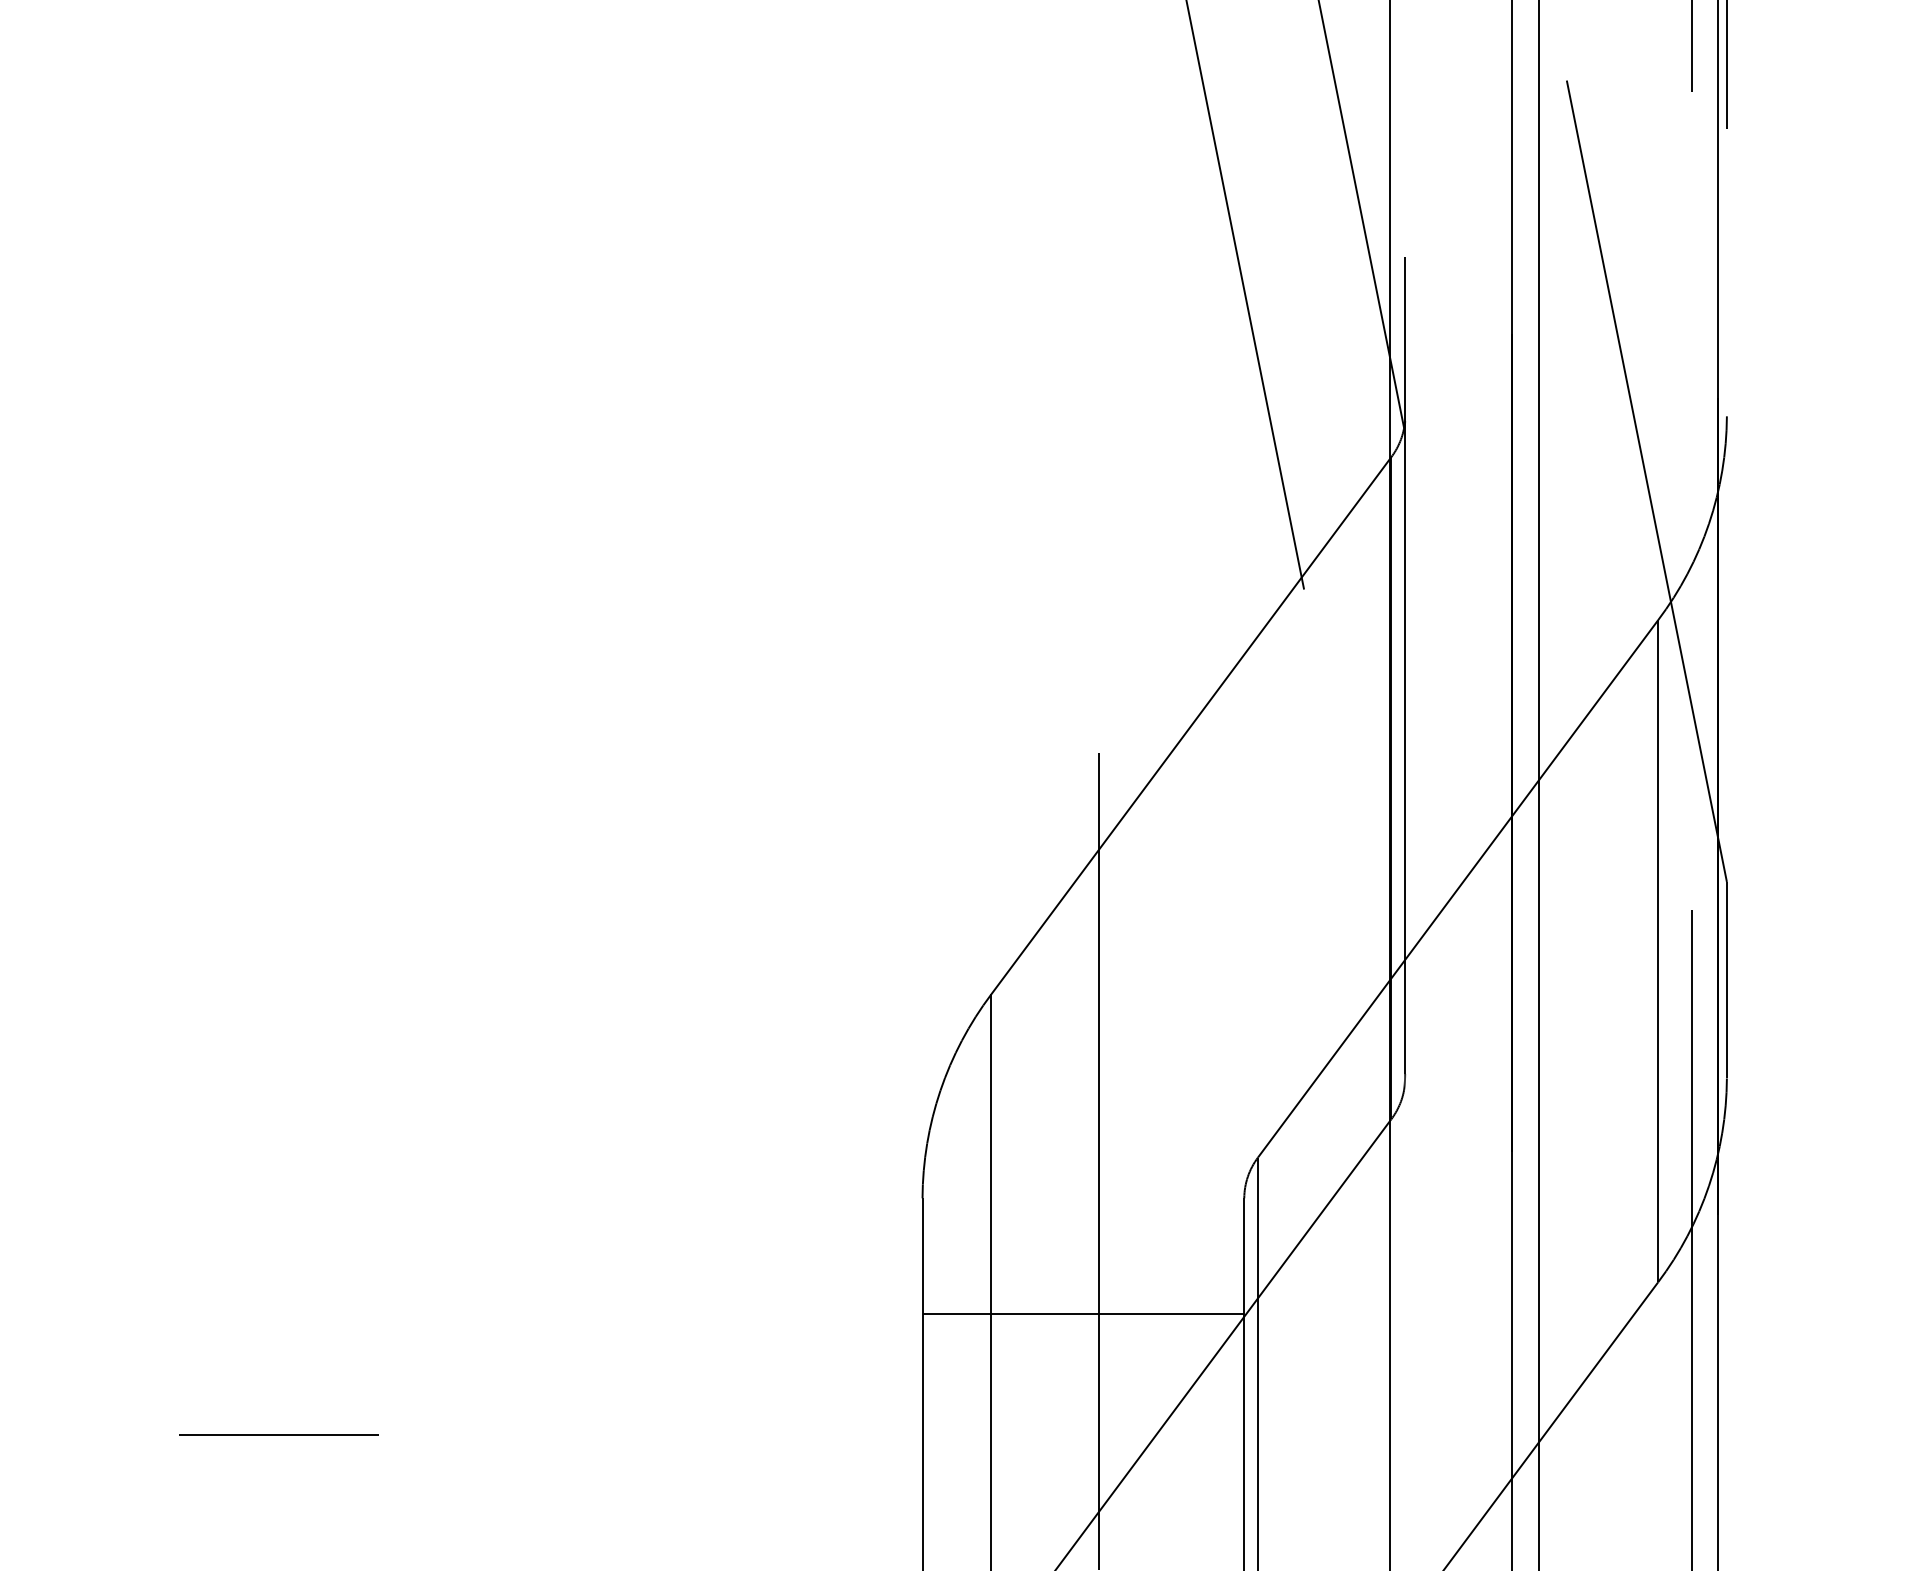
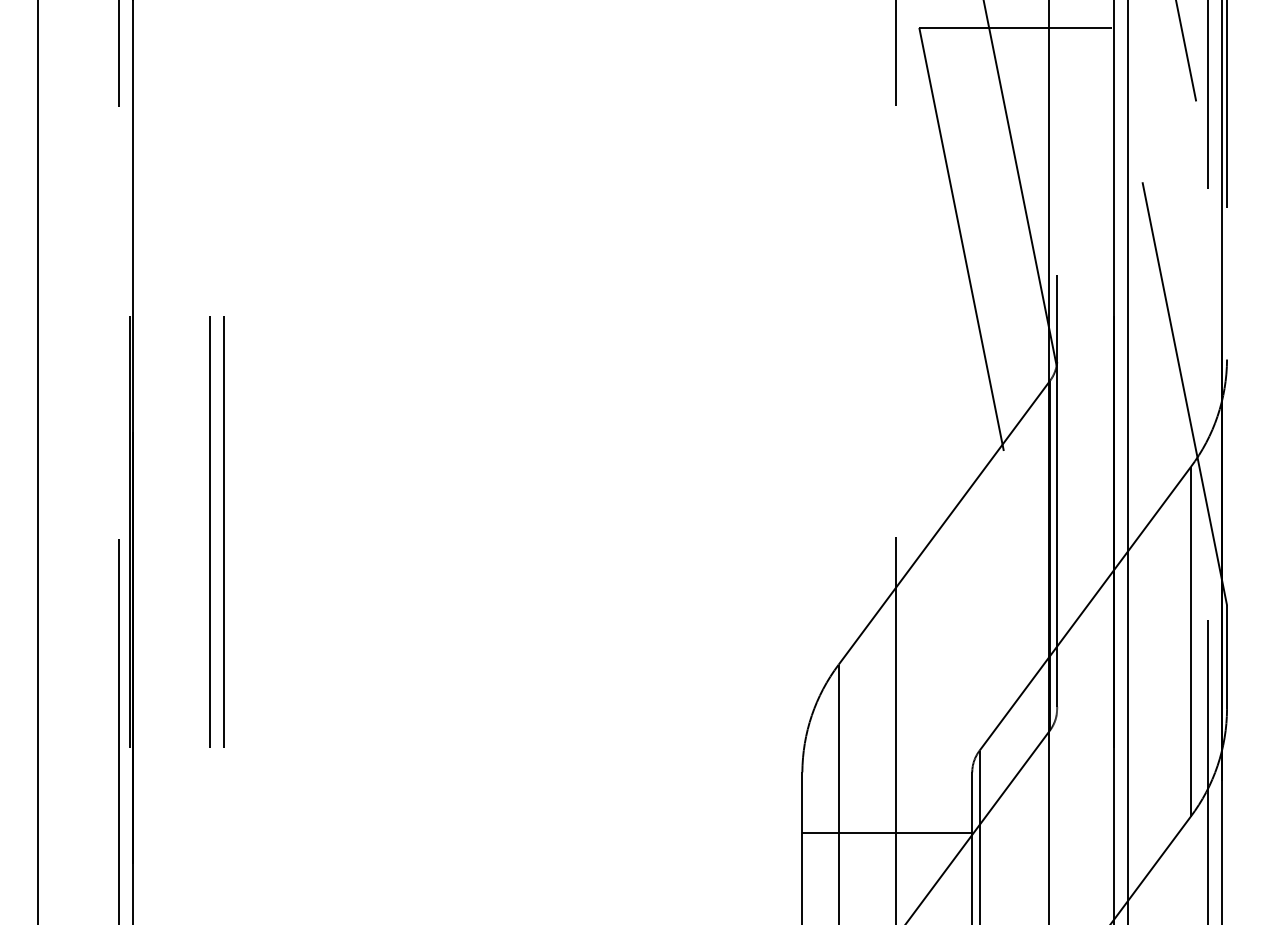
line: (278, 1433) -> (462, 896), removed

